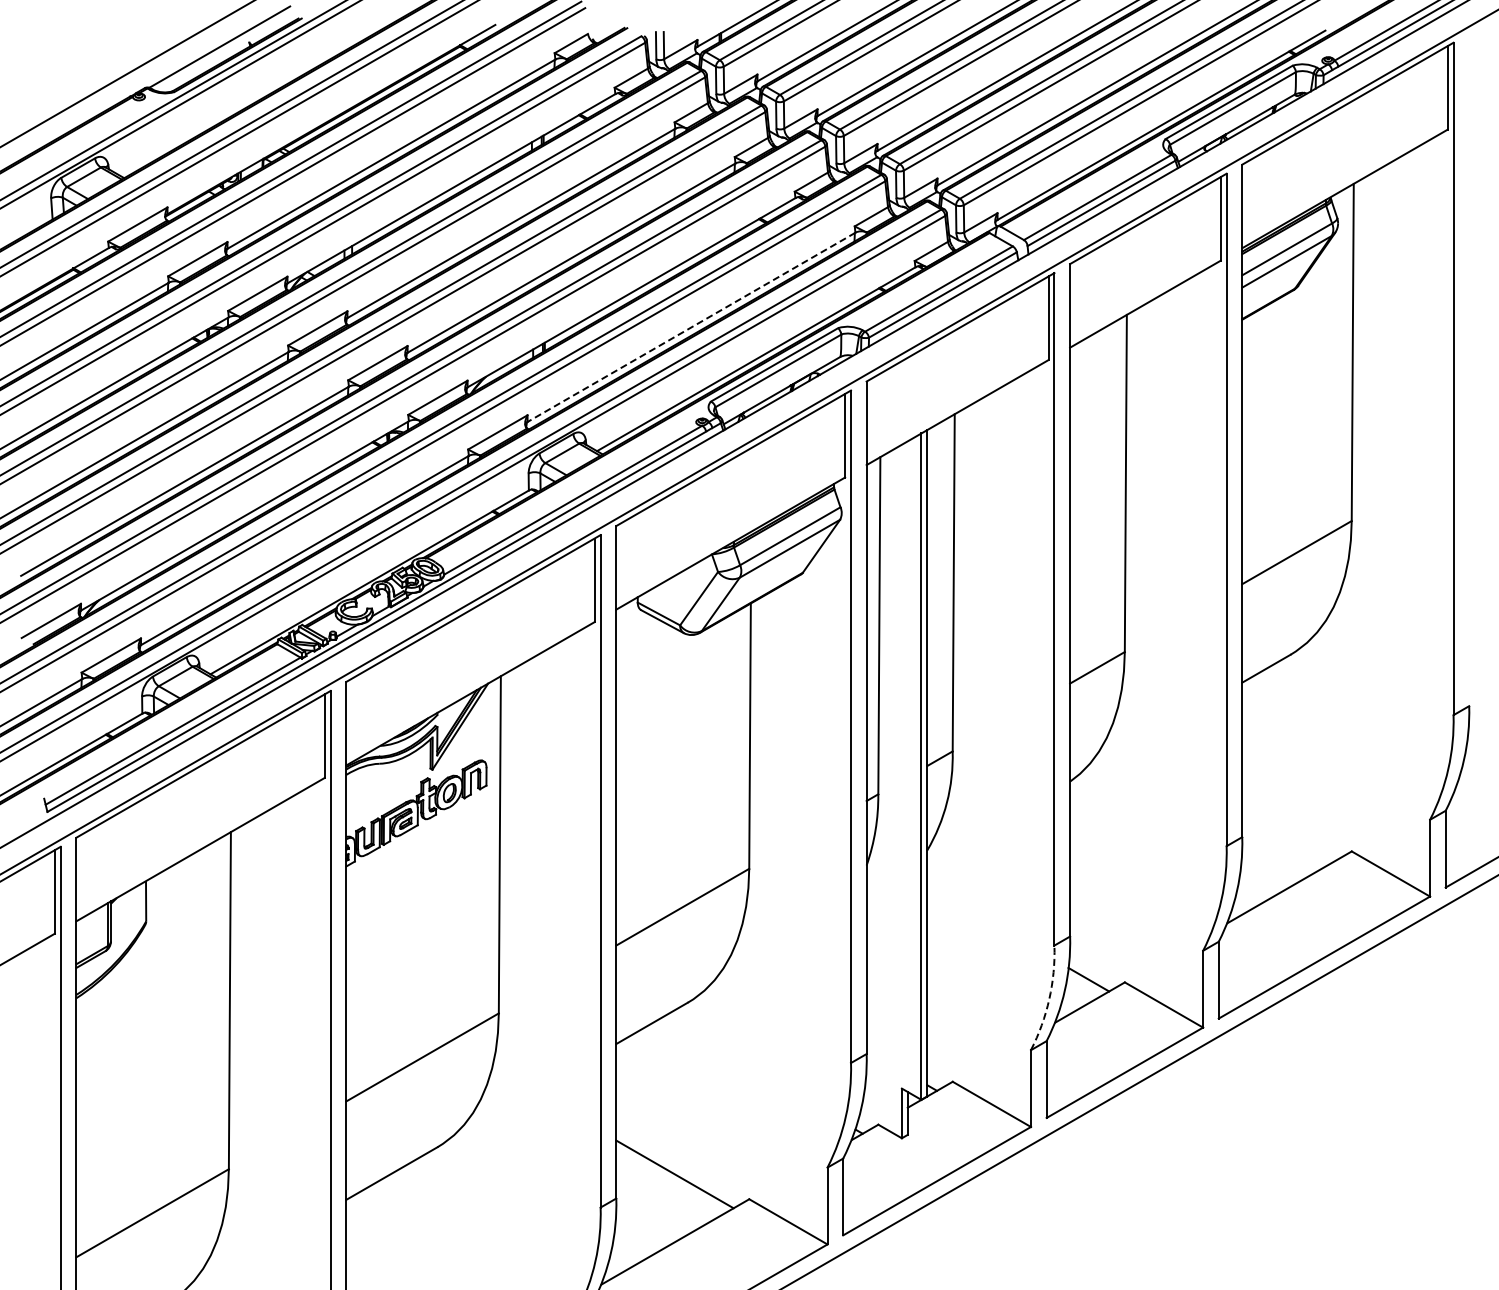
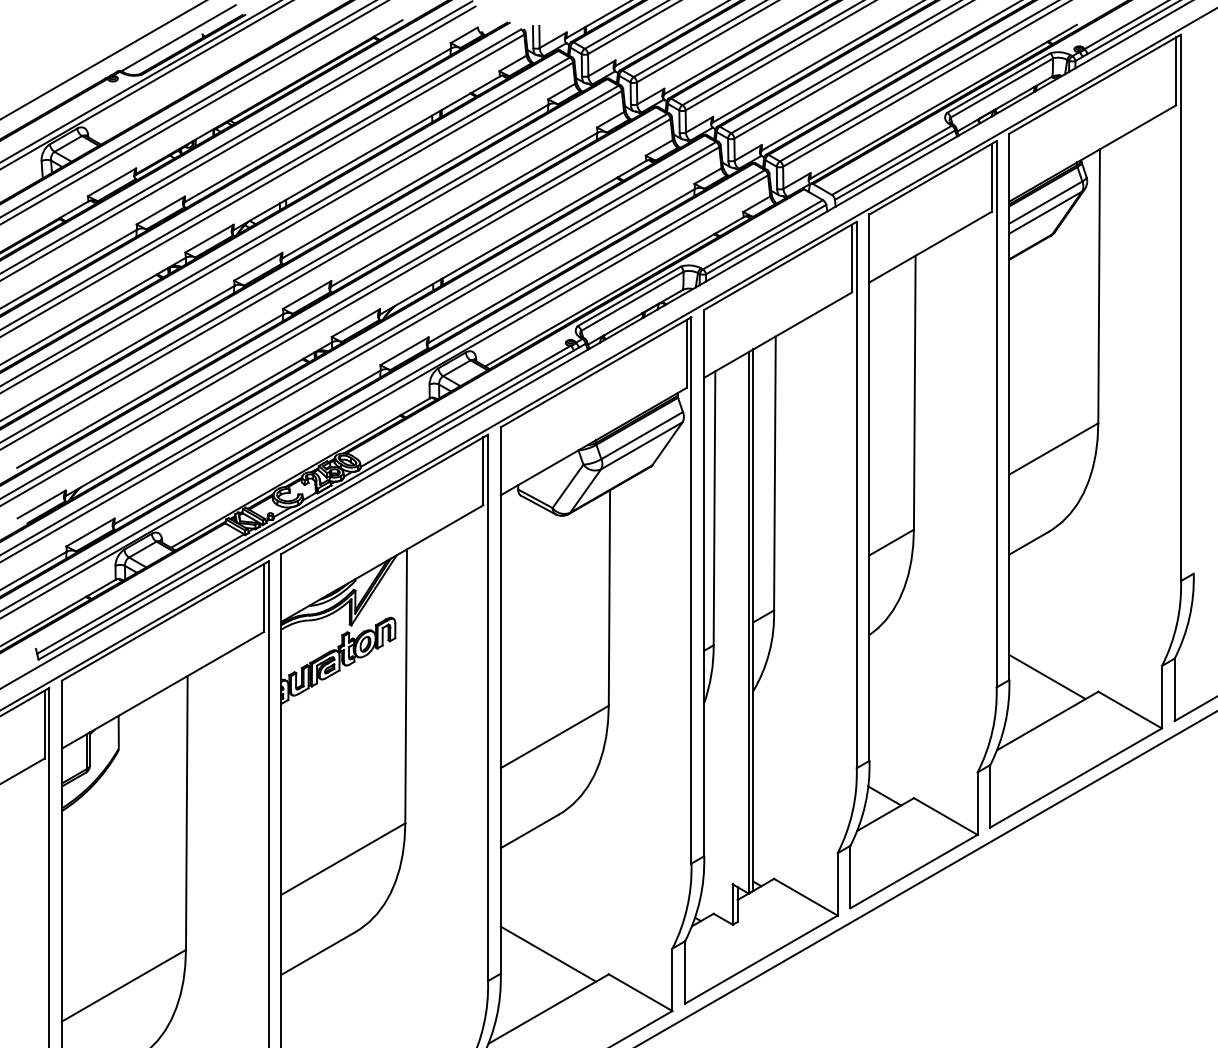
line: (691, 327) -> (561, 266), dashed -> solid
line: (1289, 833) -> (1047, 677), added
arc: (1049, 999) -> (852, 812), dashed -> solid

